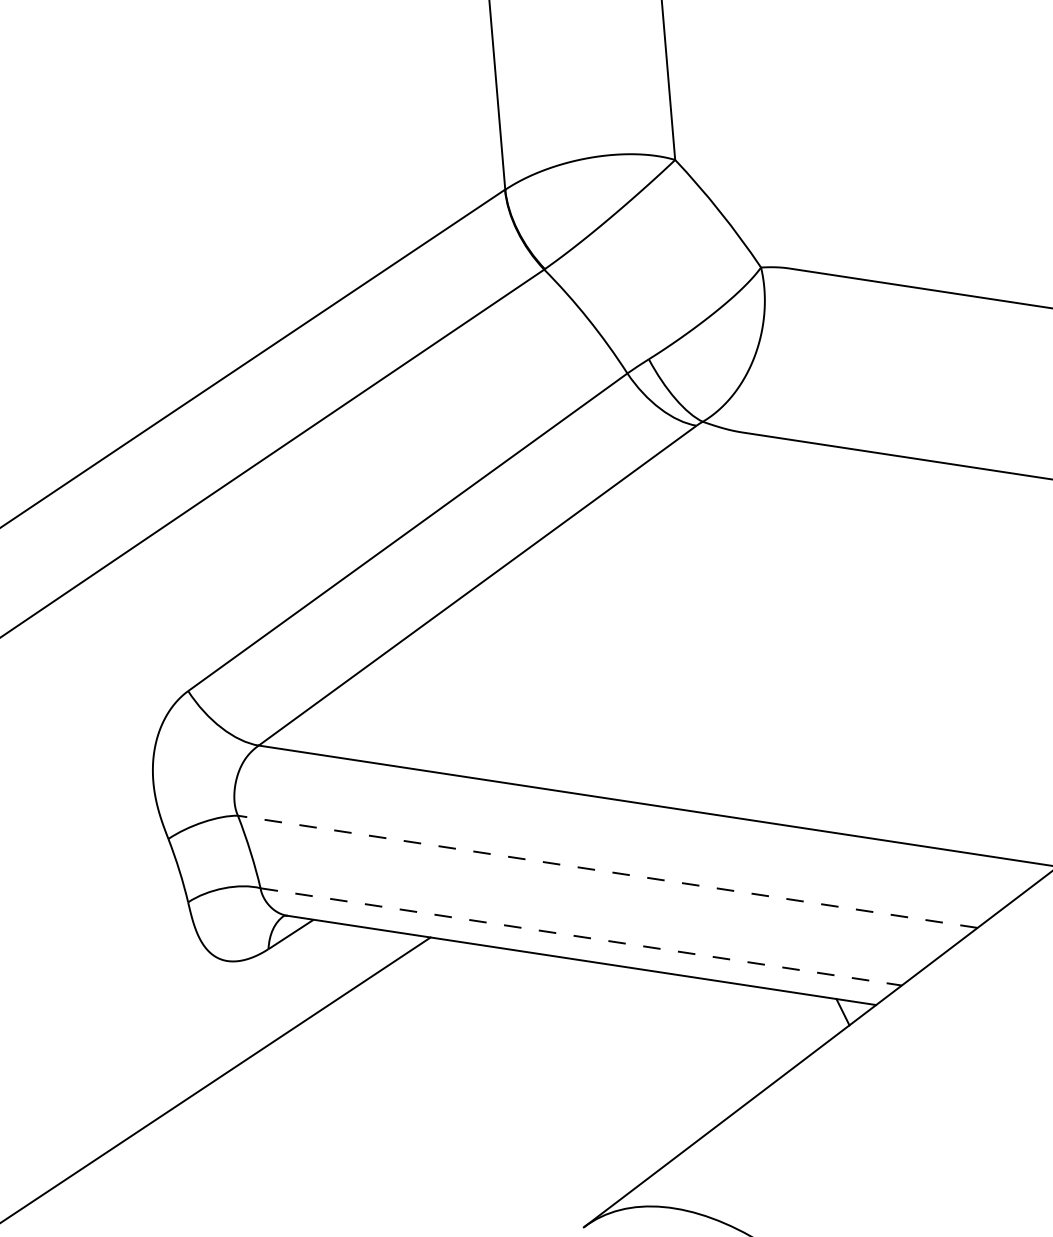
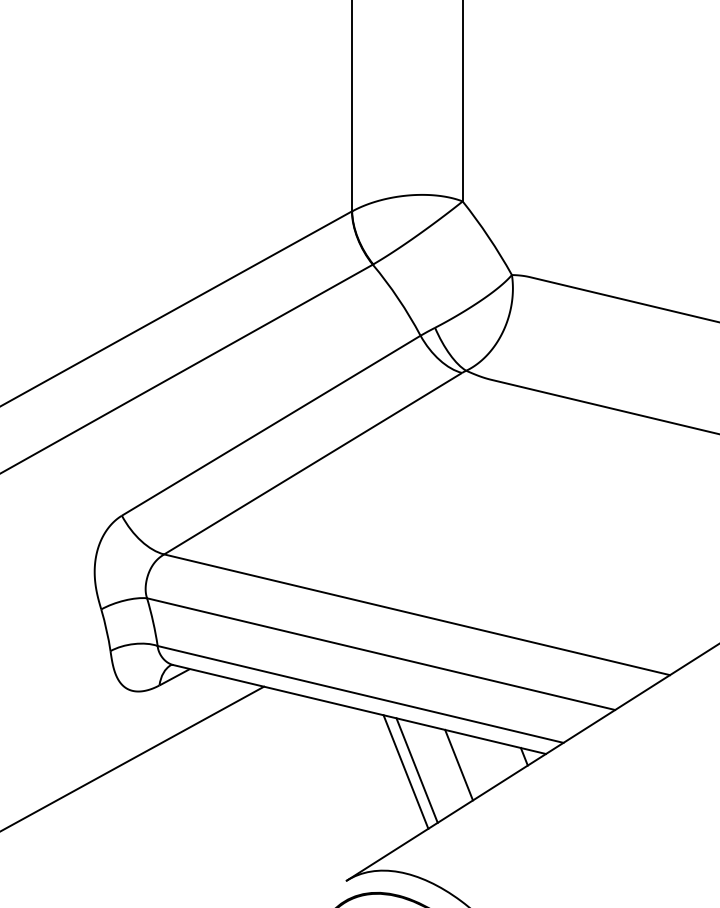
line: (608, 872) -> (381, 654), dashed -> solid
line: (581, 937) -> (360, 694), dashed -> solid
line: (741, 1032) -> (458, 764), added
line: (677, 1047) -> (416, 770), added
line: (660, 1050) -> (405, 771), added

